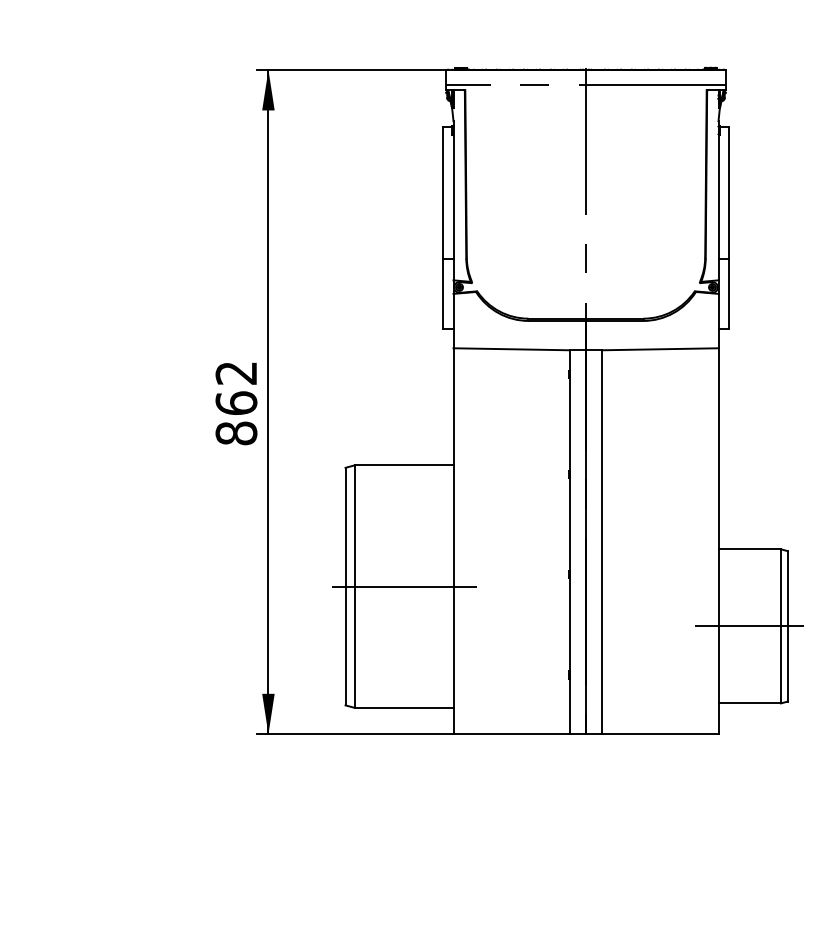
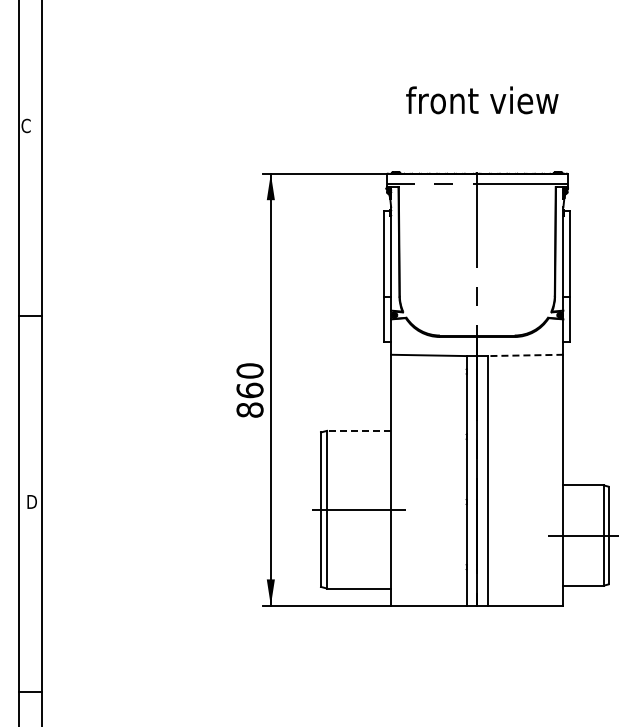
line: (660, 349) -> (525, 355), solid -> dashed
text: (235, 372) -> (249, 370), 862 -> 860
line: (403, 464) -> (358, 430), solid -> dashed

